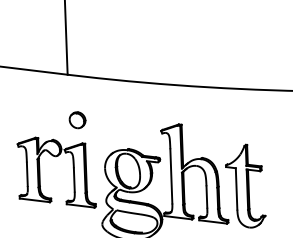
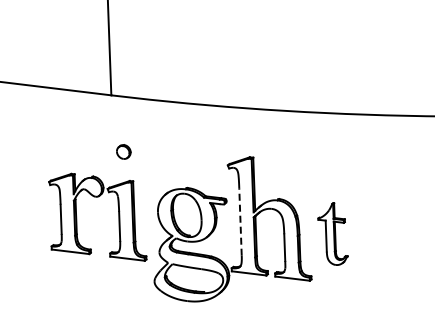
part: (77, 119) -> (123, 151), size x0.7
line: (171, 176) -> (240, 221), solid -> dashed
part: (245, 185) -> (332, 233), size x0.6

